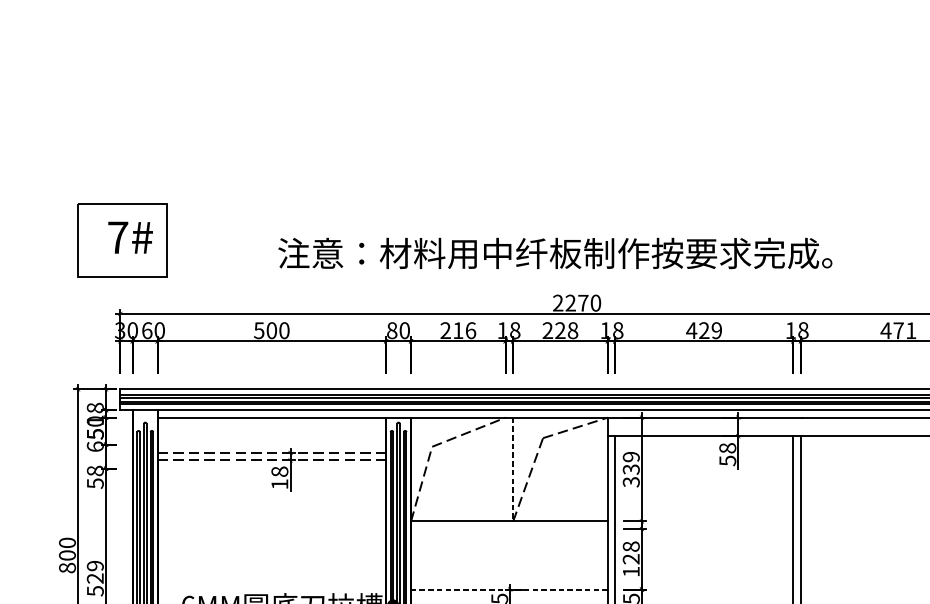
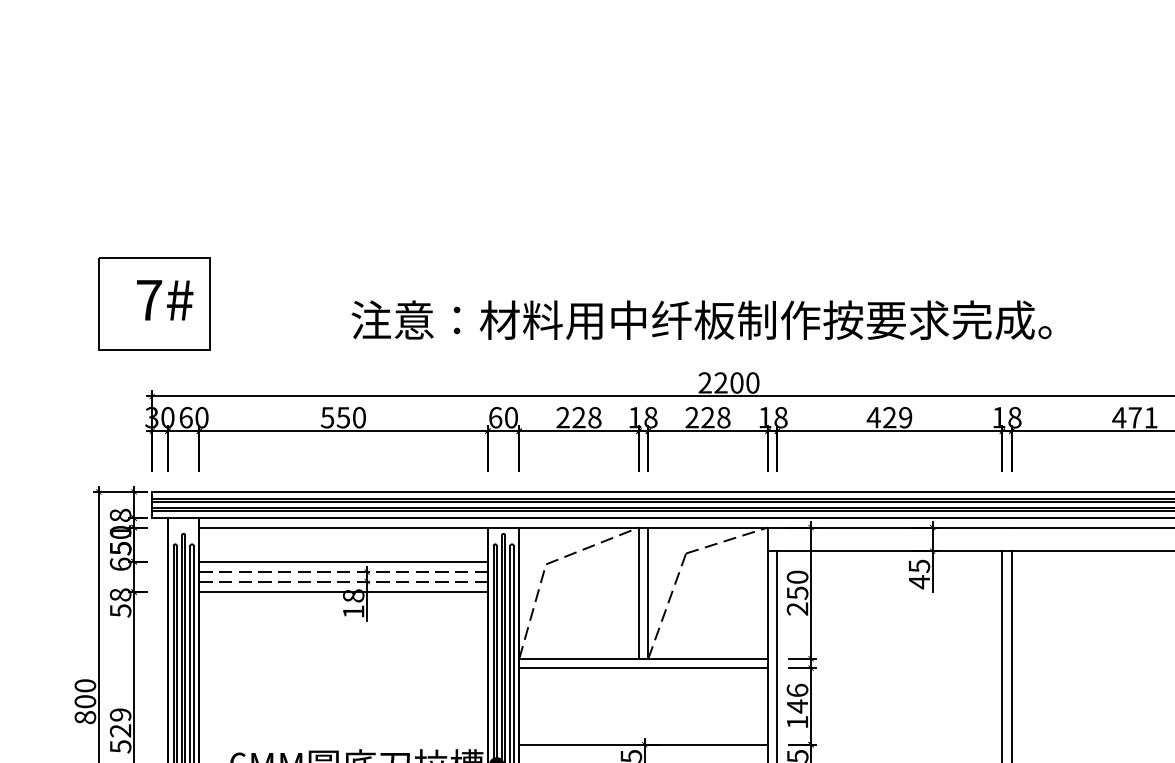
text: (582, 302) -> (736, 382), 2270 -> 2200
text: (271, 330) -> (343, 417), 500 -> 550
text: (392, 330) -> (495, 417), 80 -> 60
text: (464, 330) -> (586, 417), 216 -> 228
line: (271, 444) -> (343, 561), added
text: (727, 454) -> (919, 574), 58 -> 45
line: (271, 469) -> (343, 592), added
line: (505, 469) -> (638, 592), added
line: (513, 469) -> (648, 593), dashed -> solid
text: (631, 469) -> (797, 592), 339 -> 250
line: (509, 529) -> (643, 668), added
text: (631, 552) -> (797, 698), 128 -> 146
line: (509, 589) -> (643, 744), dashed -> solid

